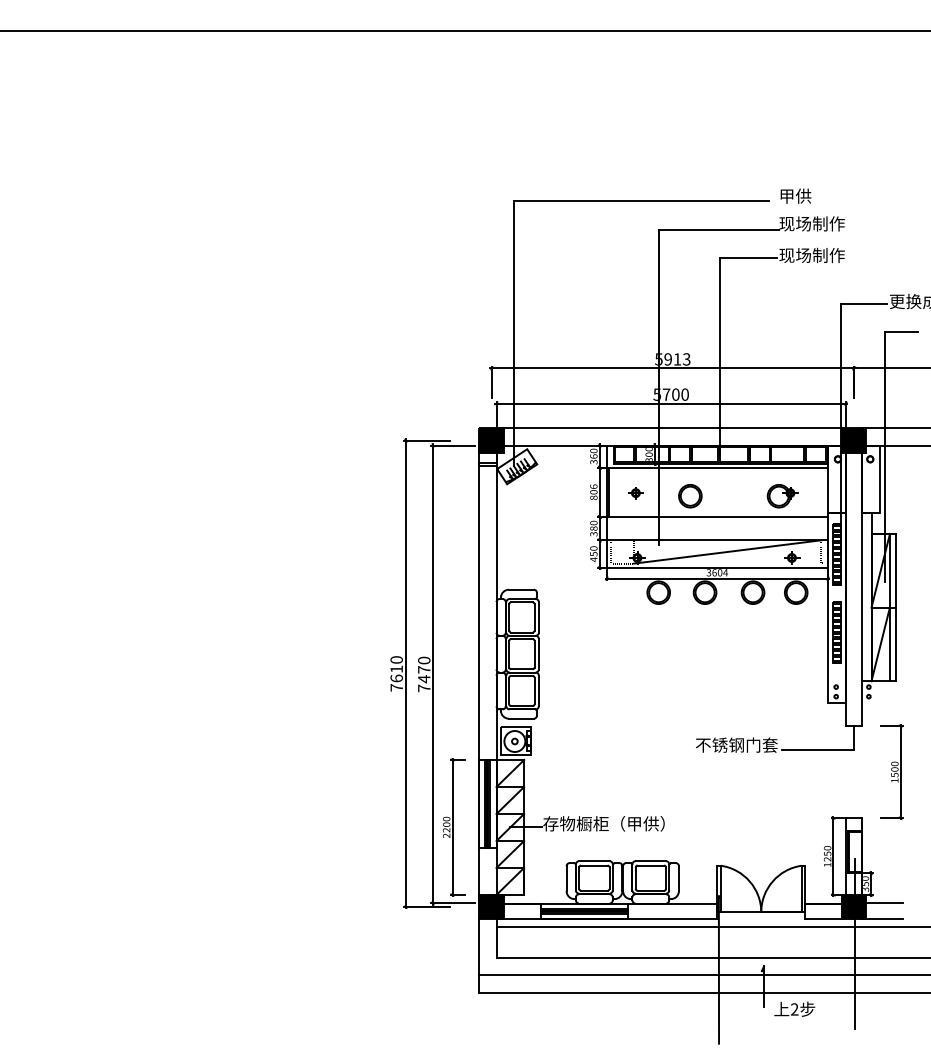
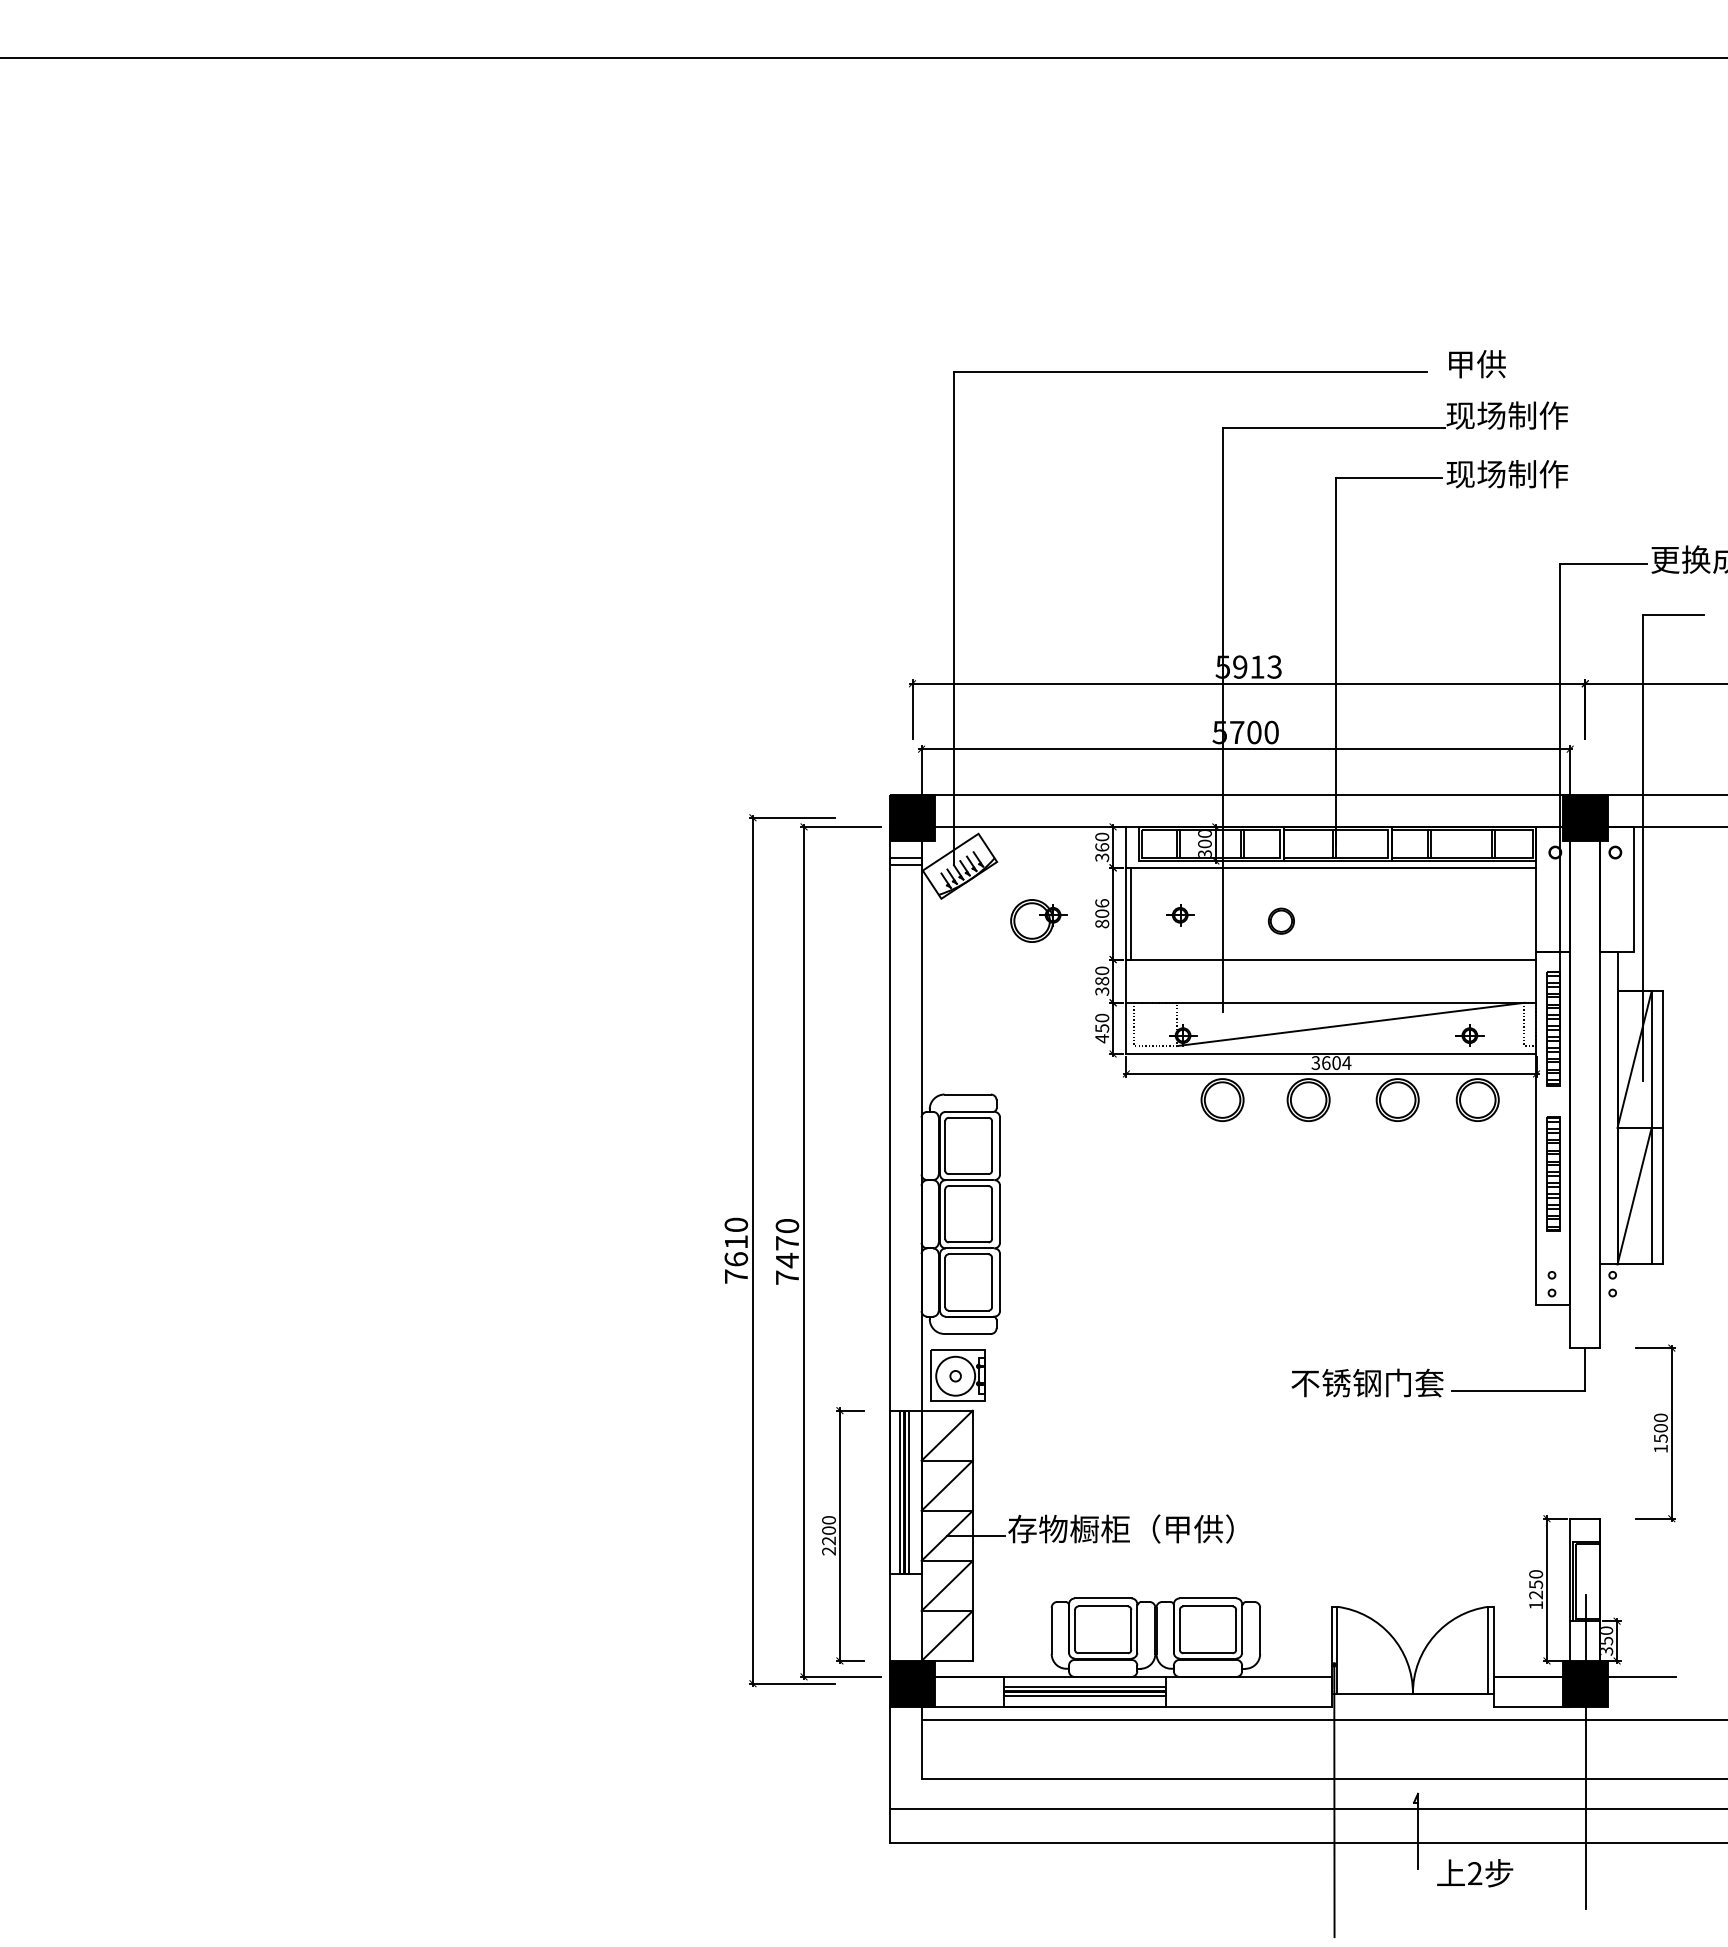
part: (690, 496) -> (1281, 921), size x0.6
part: (782, 496) -> (1038, 921), moved
line: (882, 919) -> (1637, 1706), removed

